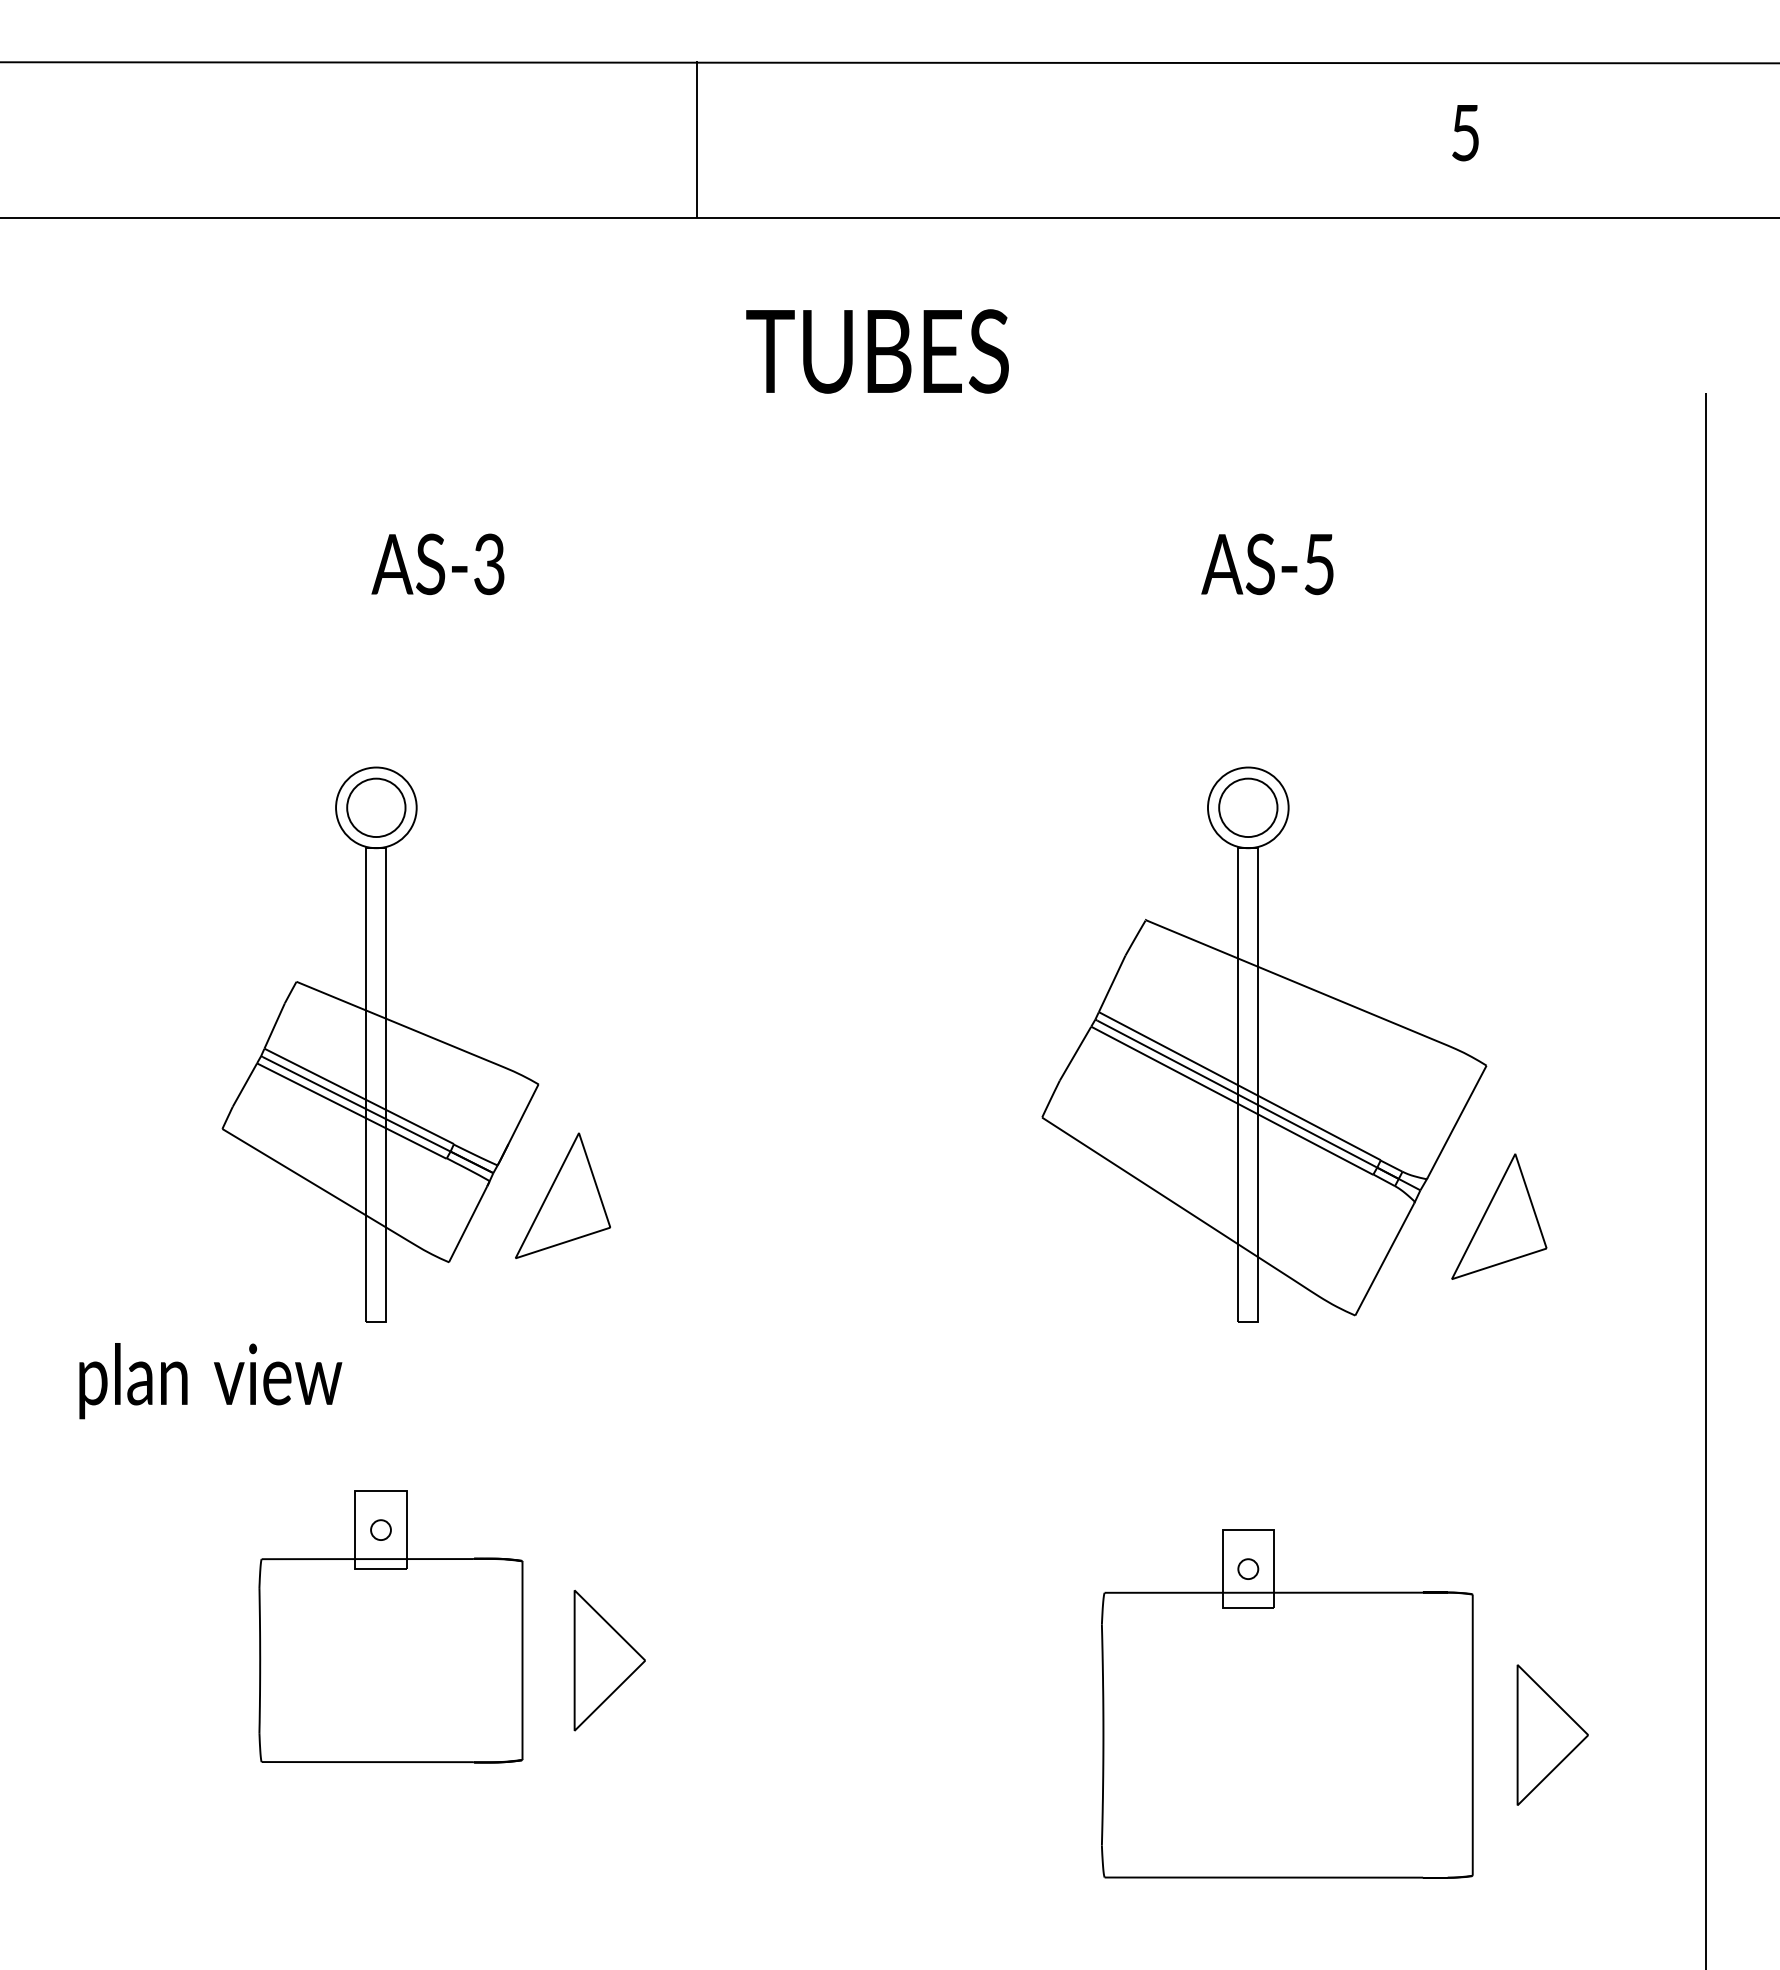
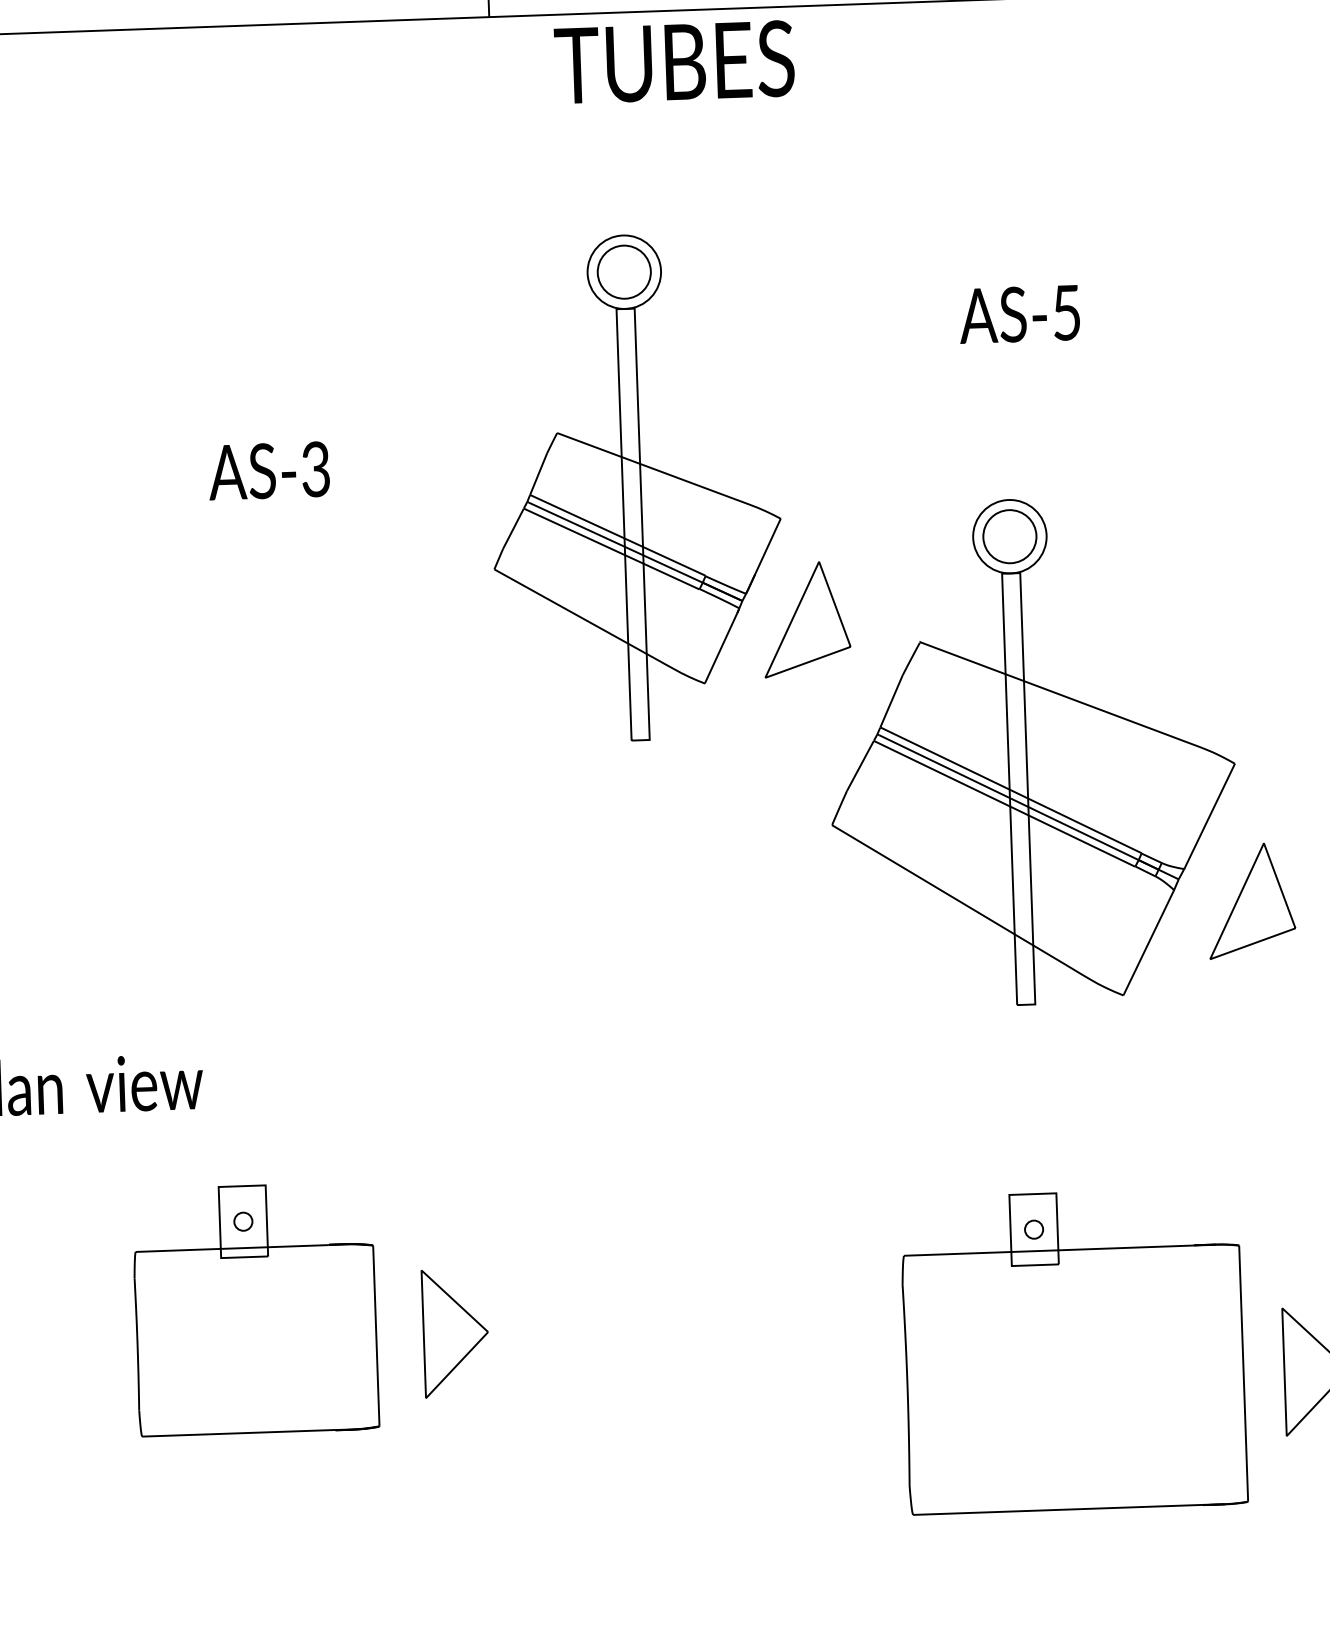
text: (877, 351) -> (674, 62), moved
text: (437, 564) -> (268, 471), moved
part: (415, 1044) -> (667, 486), moved

